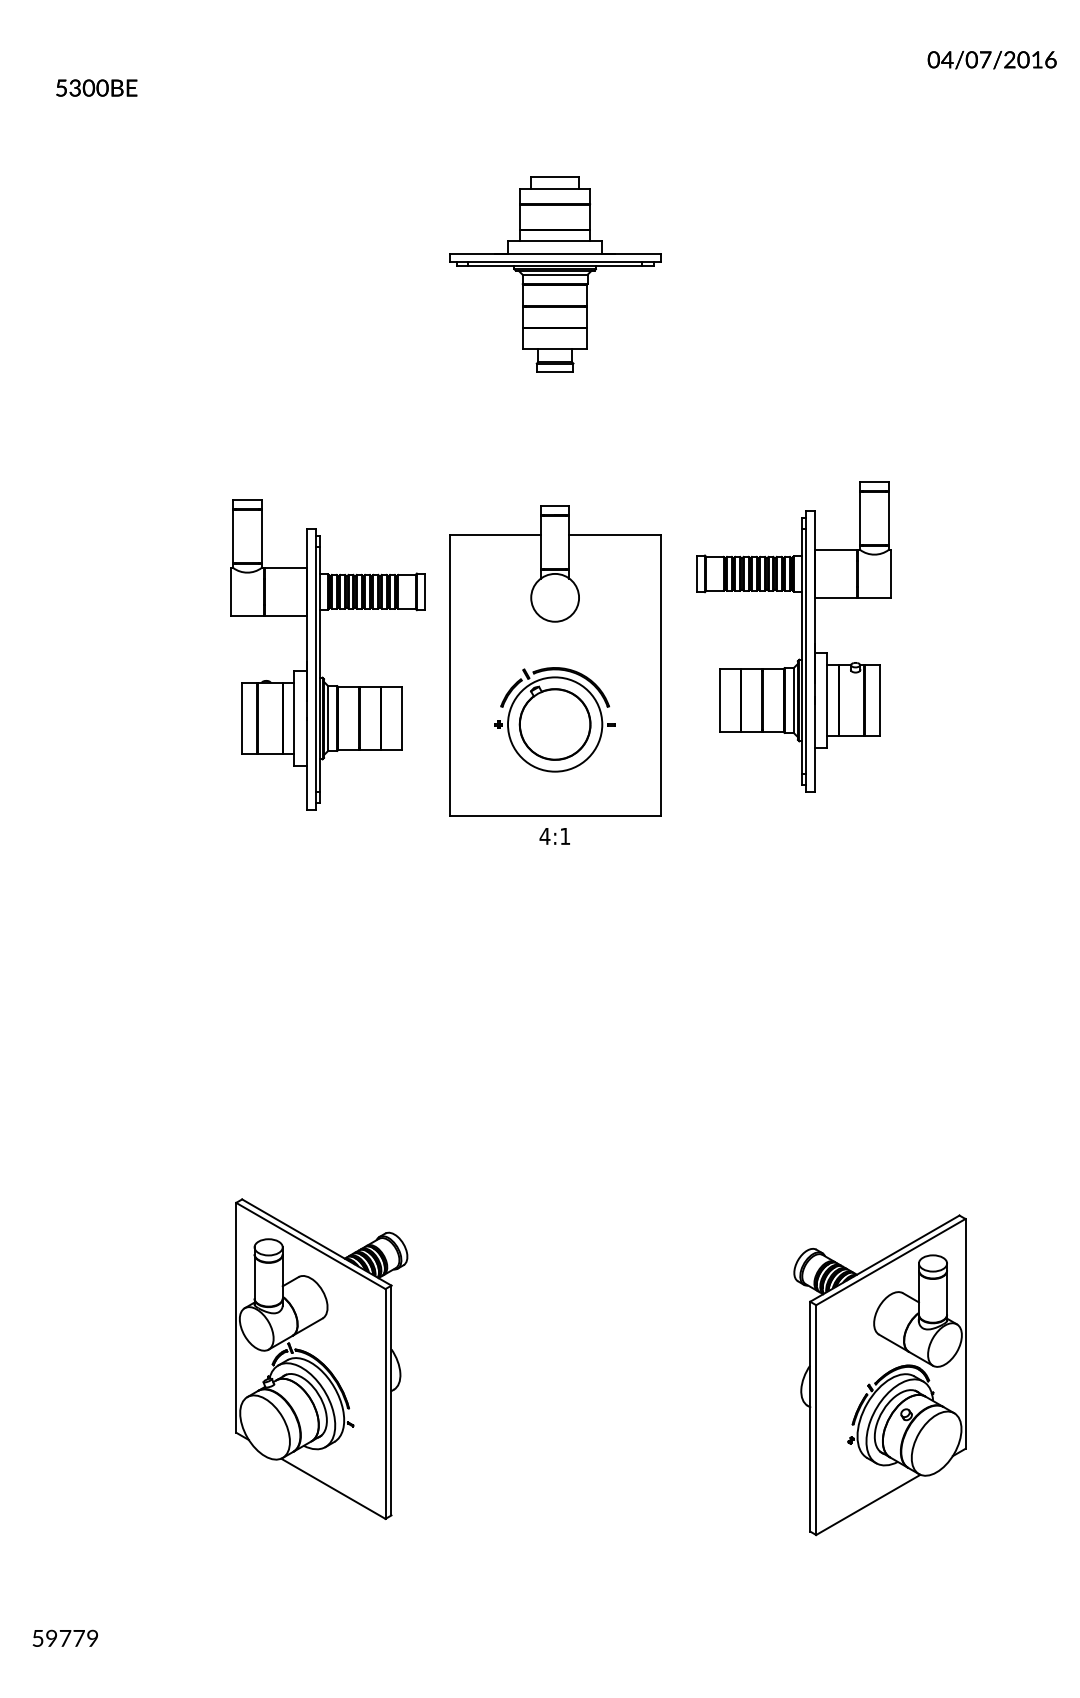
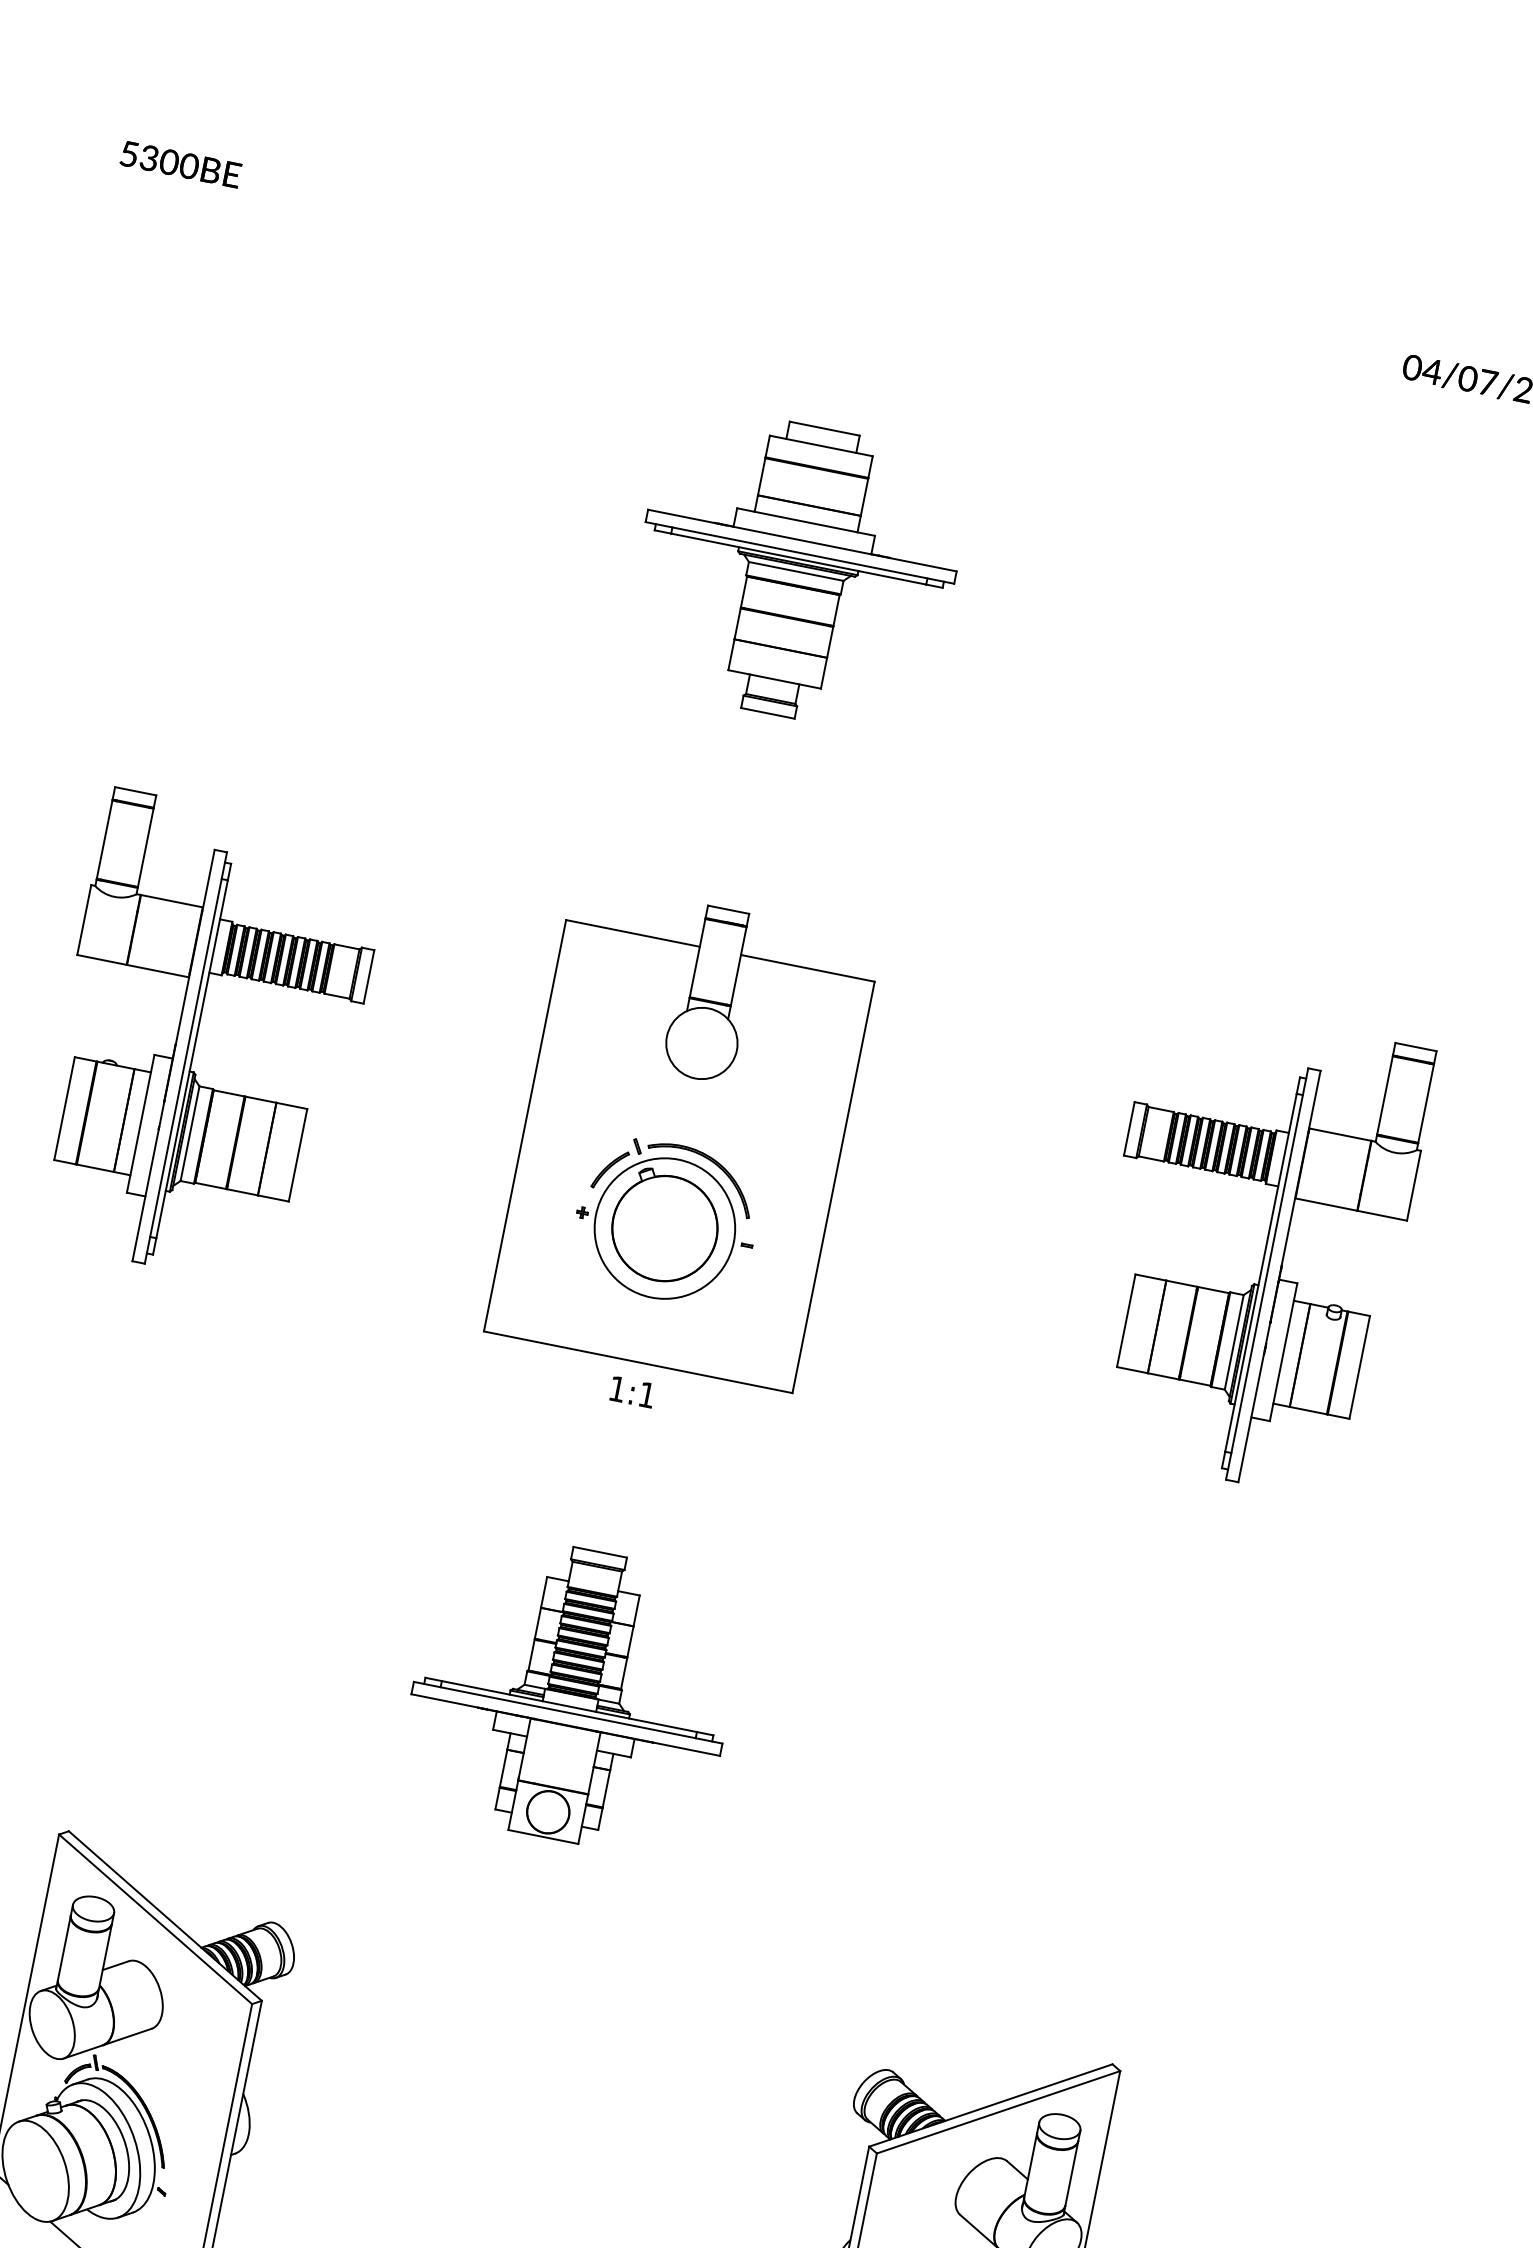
part: (801, 636) -> (1264, 1251), moved
part: (320, 654) -> (197, 1037), moved
text: (544, 836) -> (616, 1389), 4:1 -> 1:1
part: (555, 1043) -> (572, 1694), added

